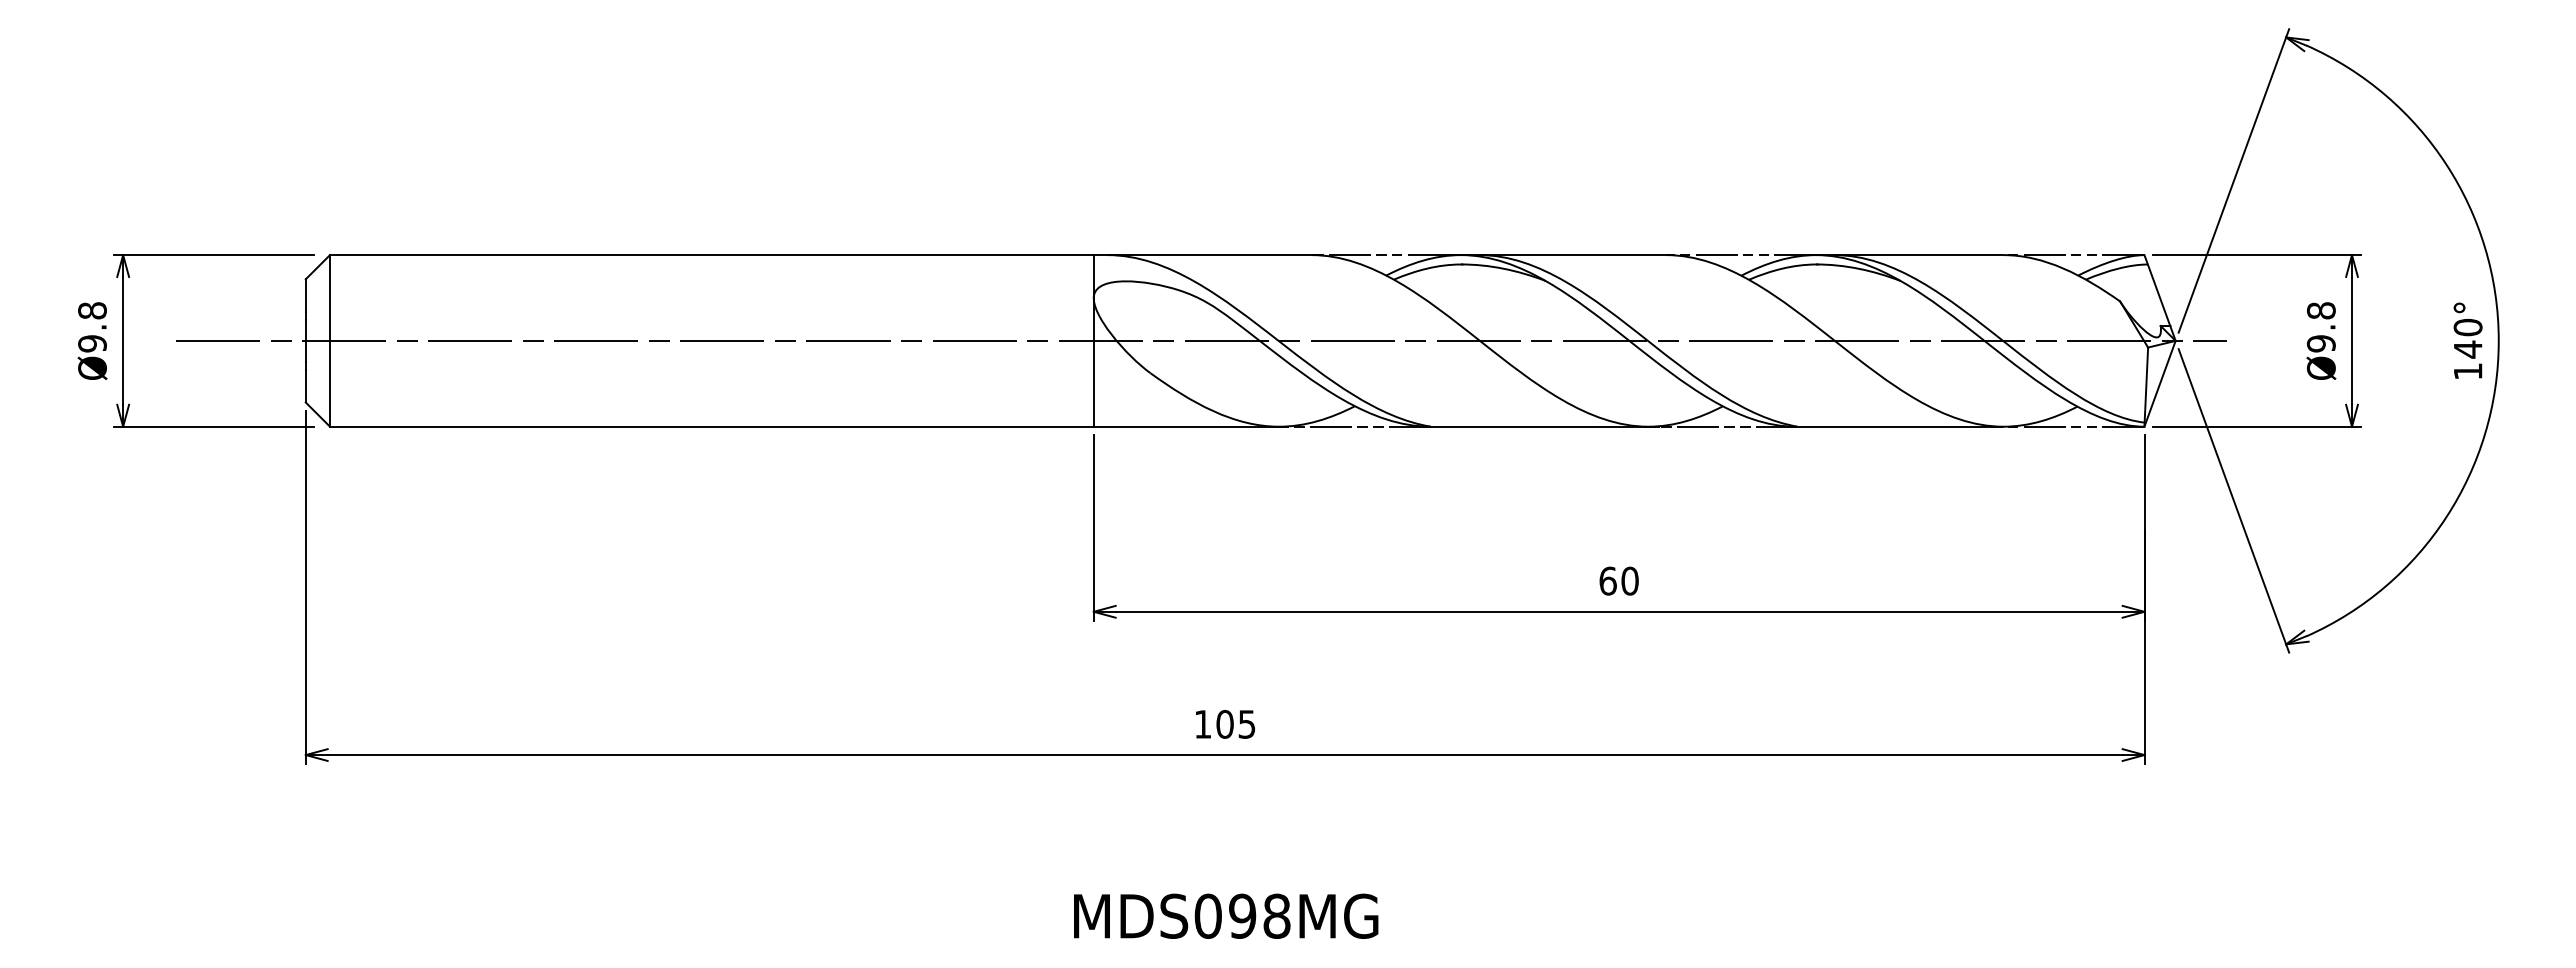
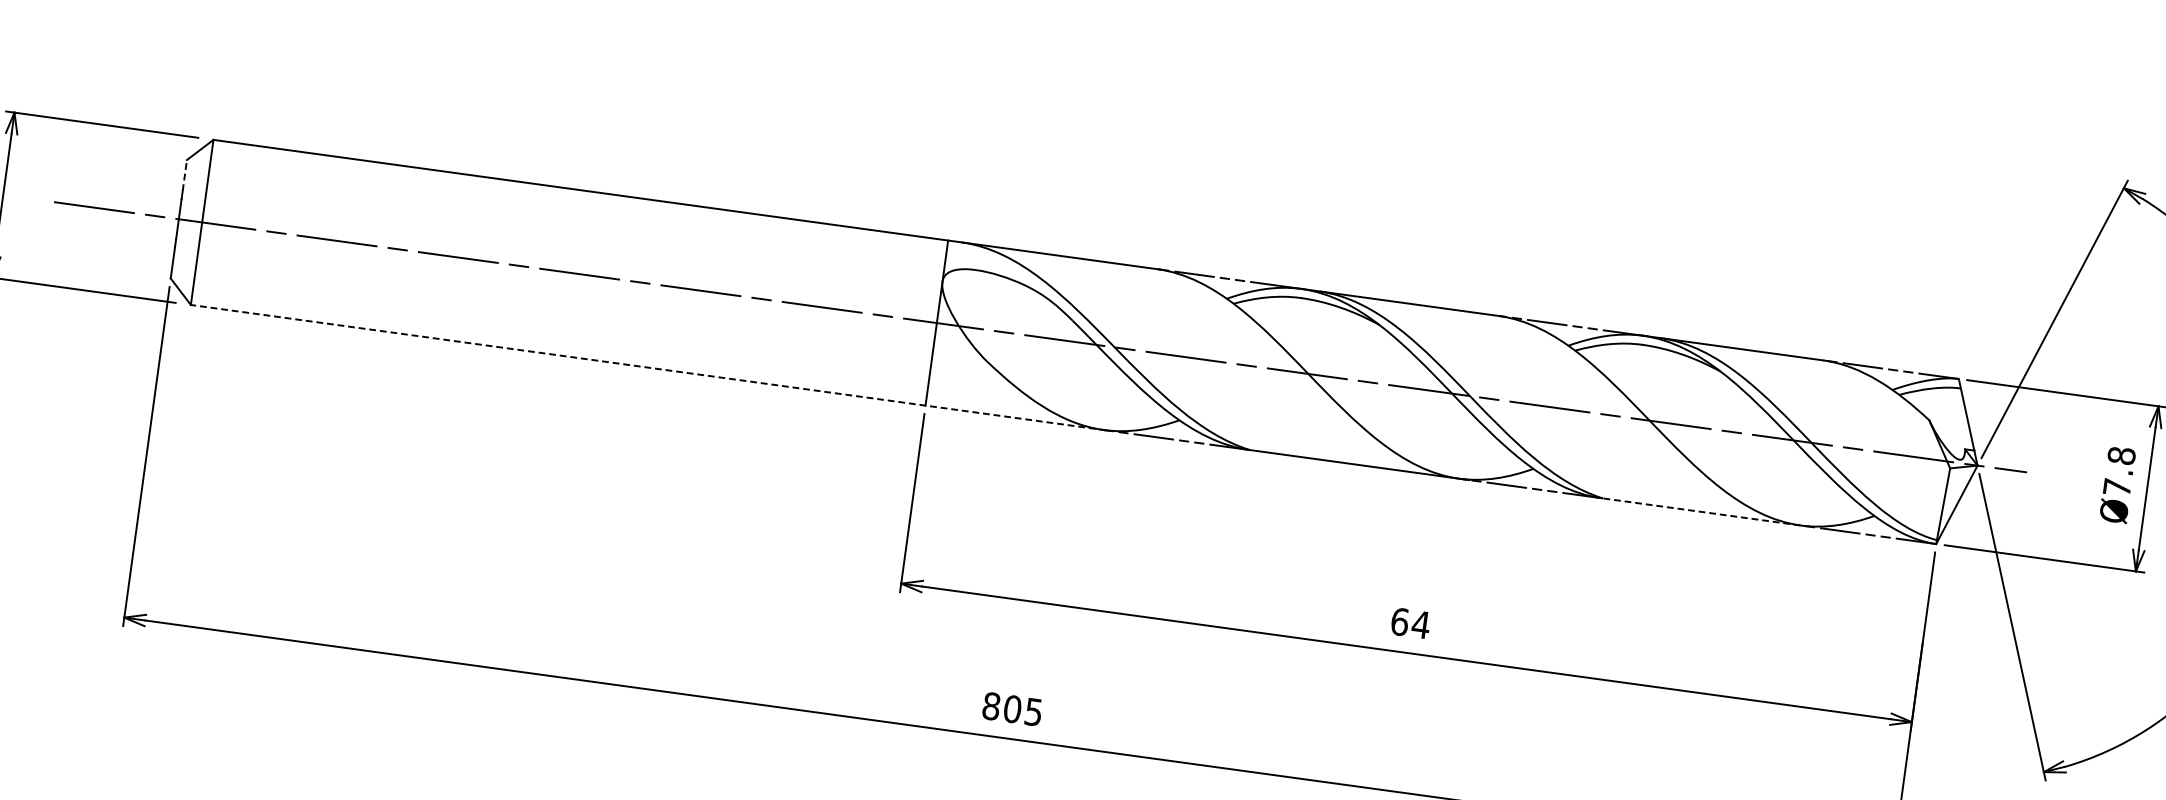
line: (305, 294) -> (184, 174), solid -> dashed
text: (2321, 343) -> (2117, 487), Ø9.8 -> Ø7.8
line: (805, 426) -> (648, 367), solid -> dashed
line: (1899, 426) -> (1700, 511), solid -> dashed
text: (1629, 580) -> (1420, 624), 60 -> 64
text: (1202, 724) -> (990, 706), 105 -> 805

